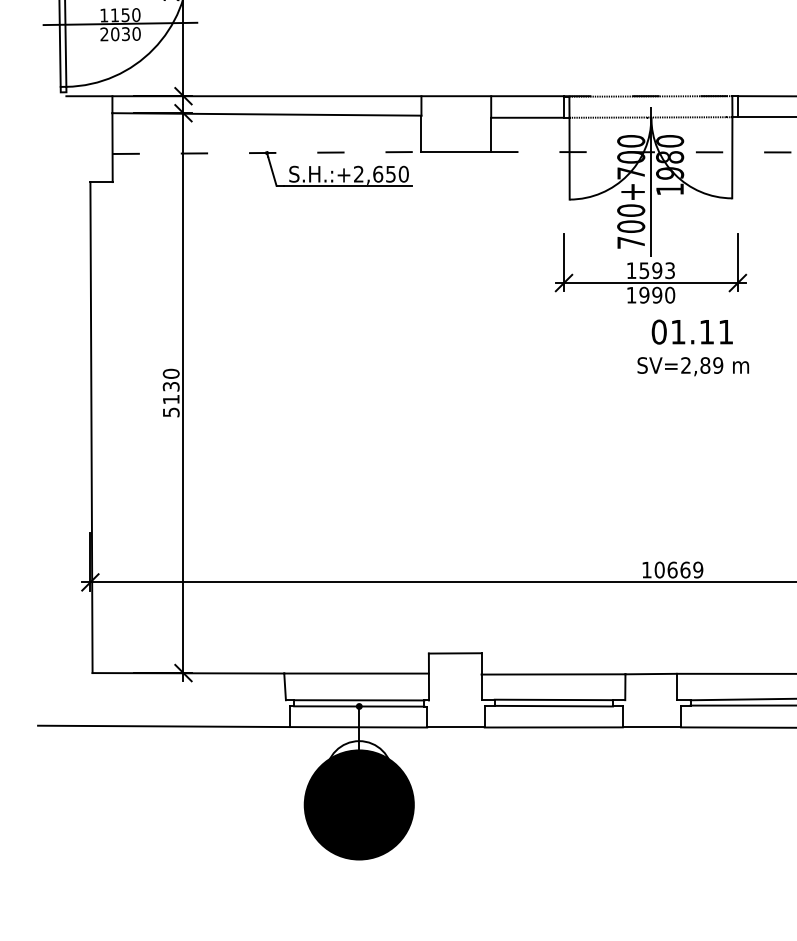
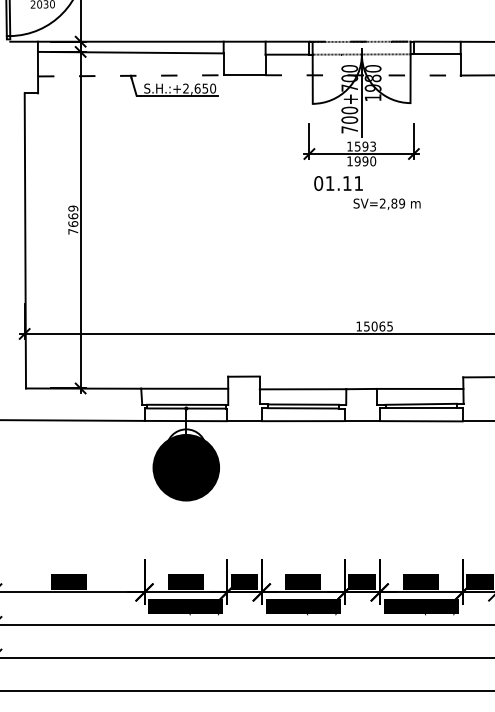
text: (692, 332) -> (338, 183), moved
text: (171, 391) -> (73, 219), 5130 -> 7669
text: (678, 569) -> (378, 326), 10669 -> 15065

